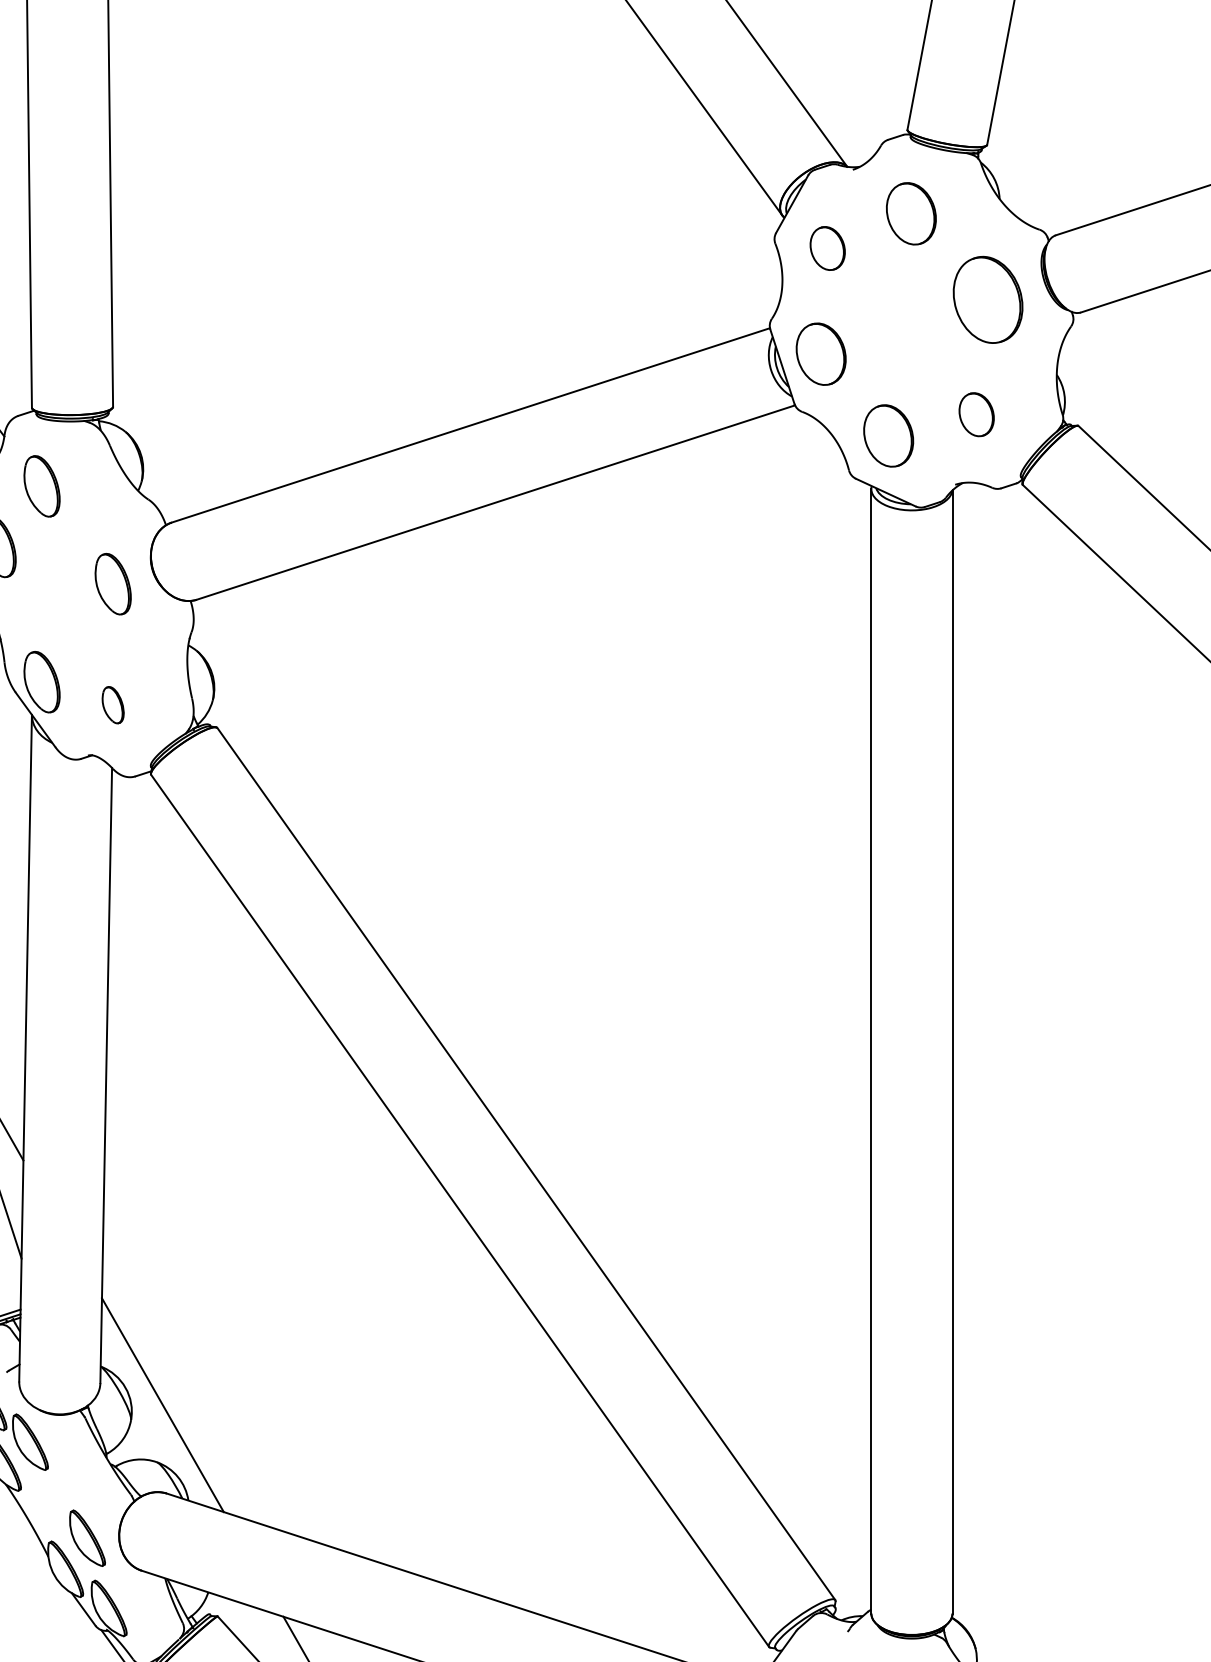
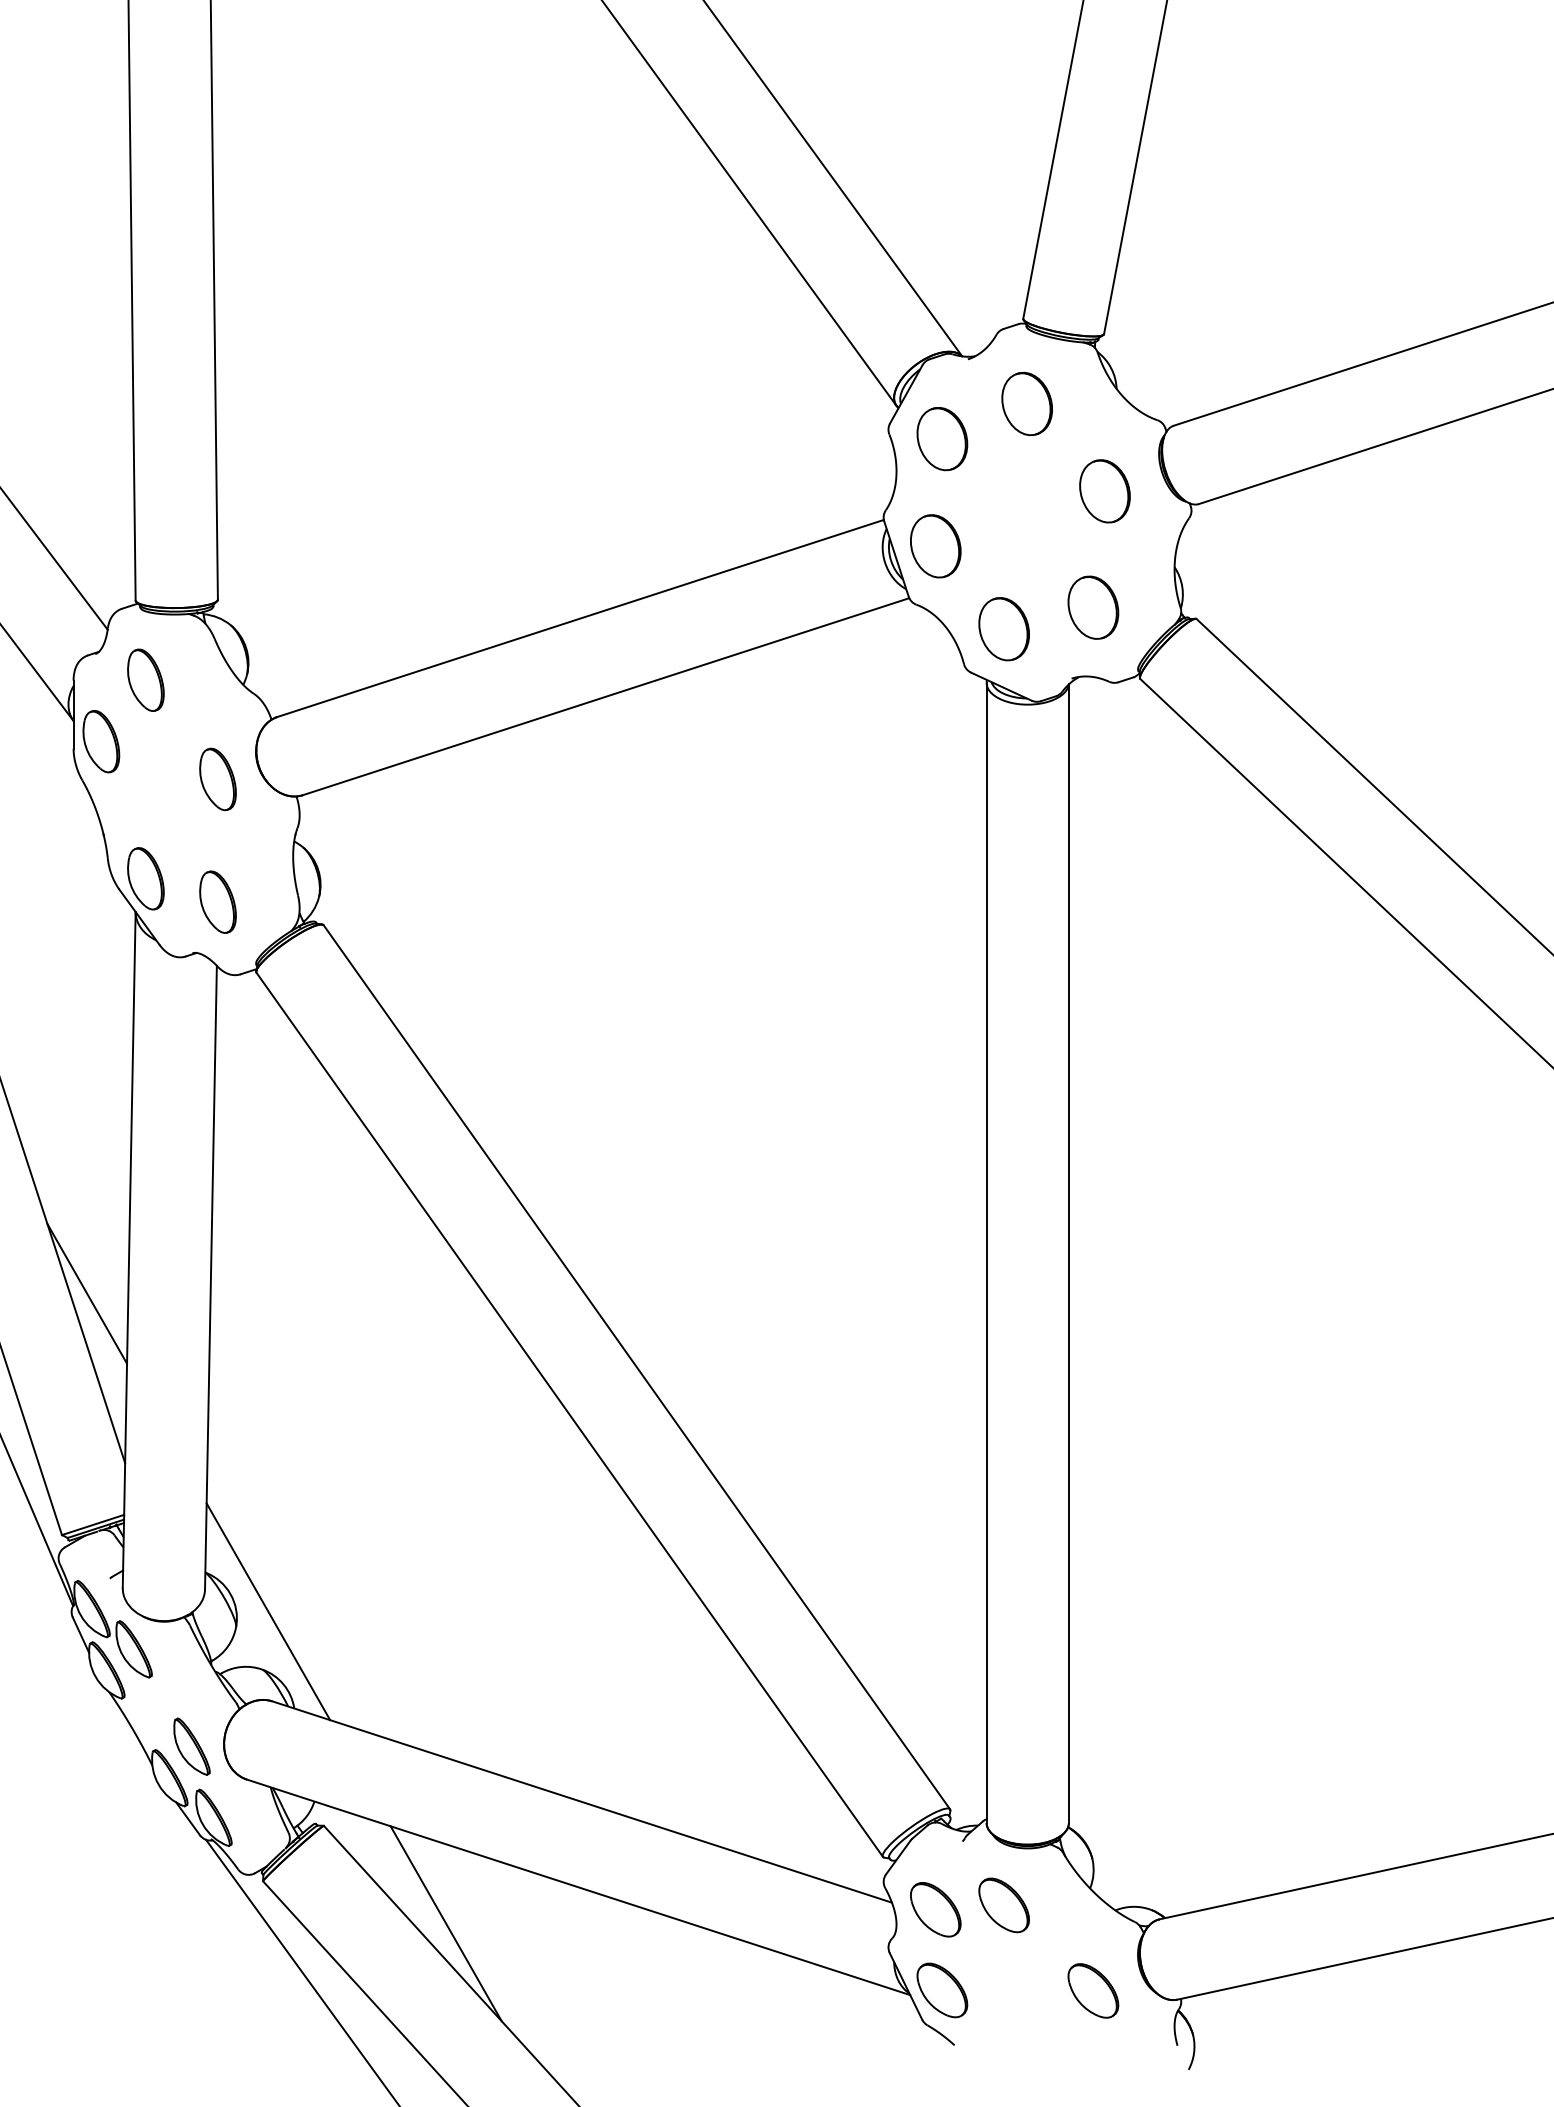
part: (827, 248) -> (942, 439), size x1.43
part: (987, 300) -> (1104, 491), size x0.71
part: (976, 414) -> (1093, 607), size x1.43
part: (112, 704) -> (217, 901), size x1.67

